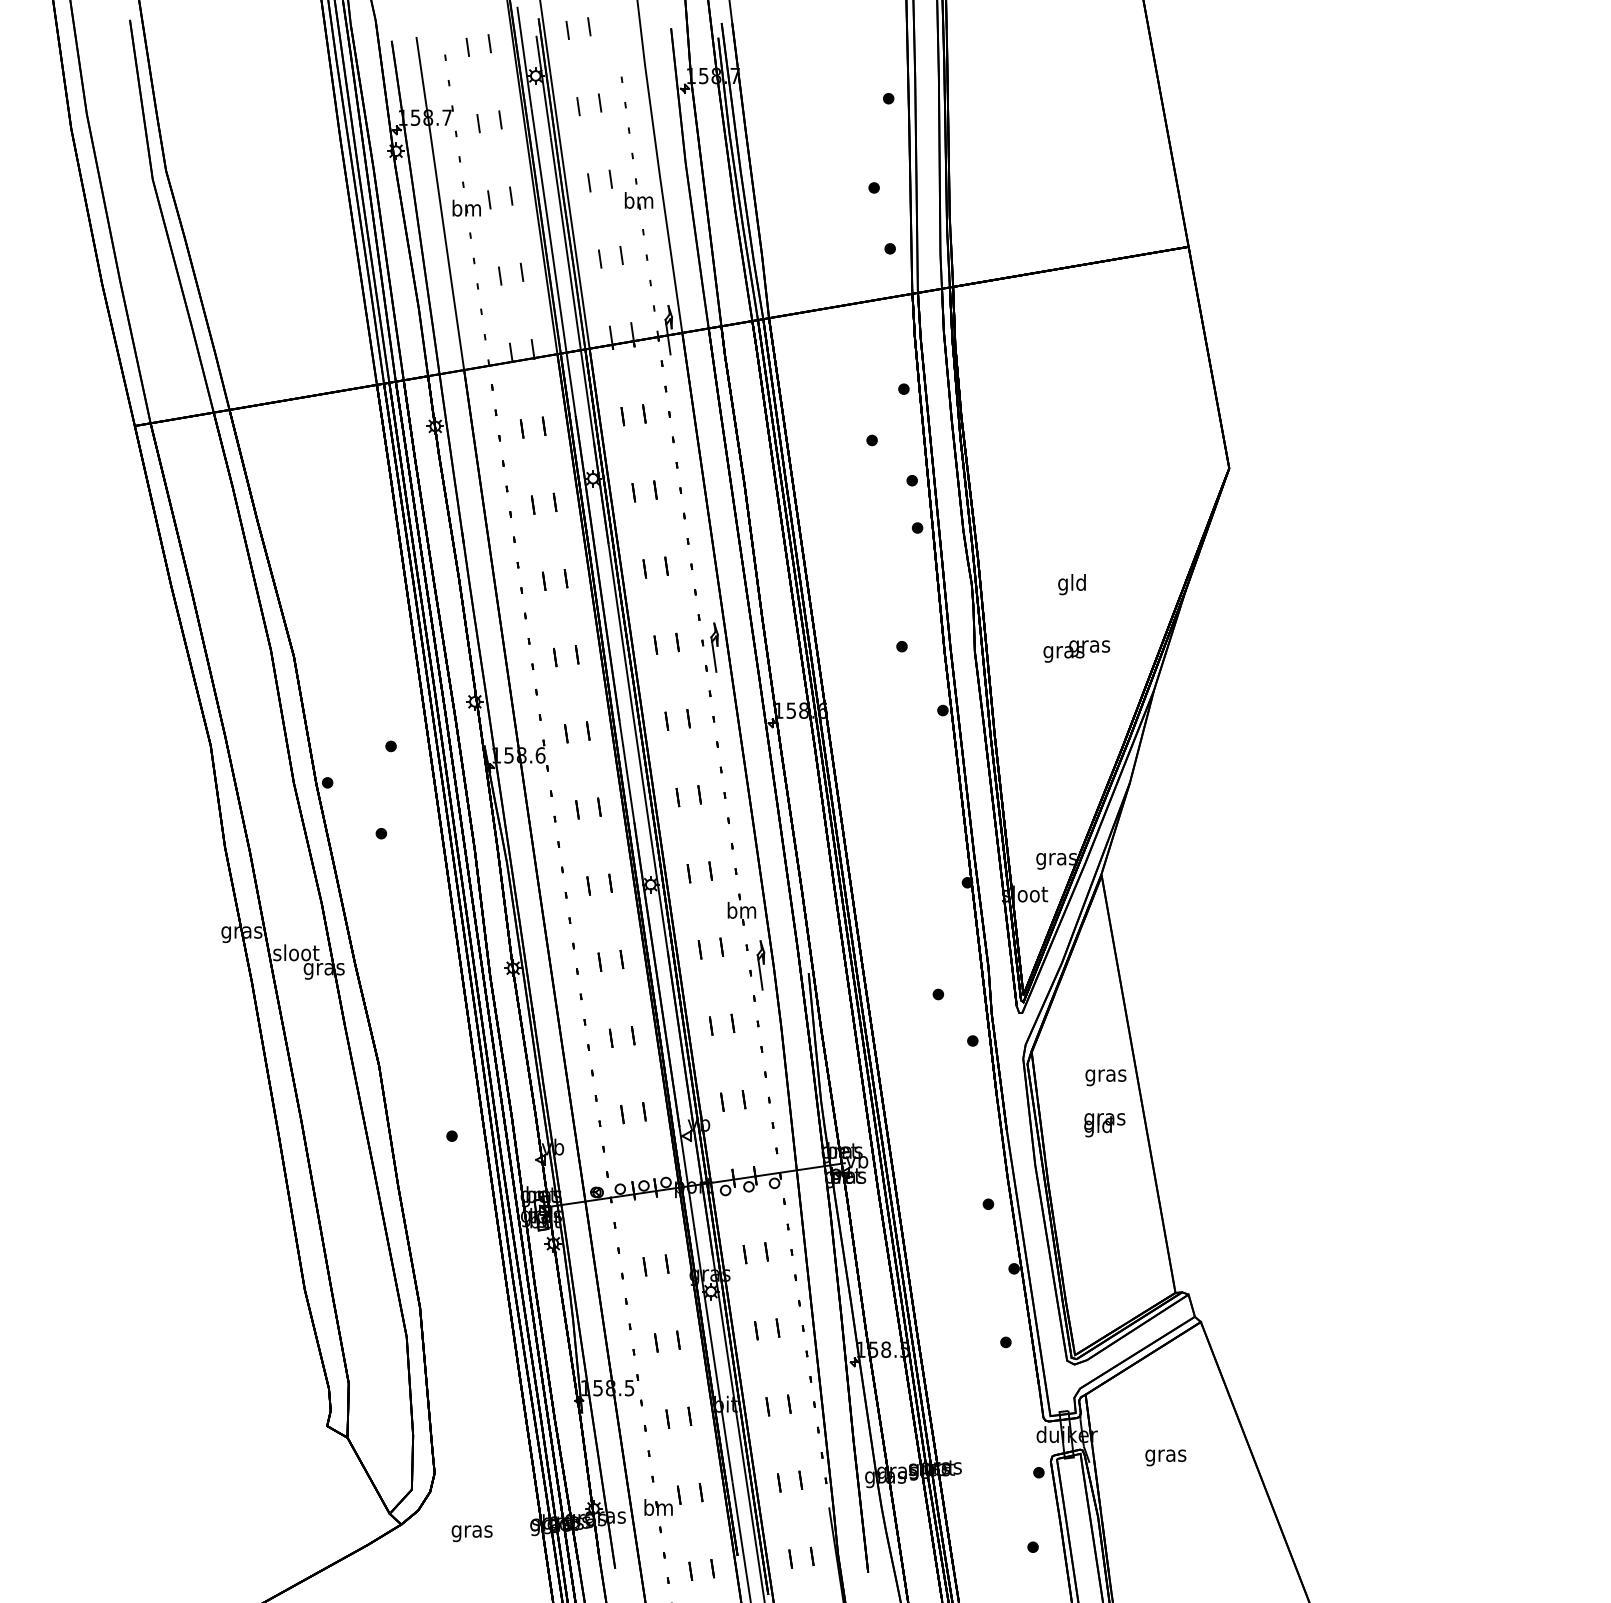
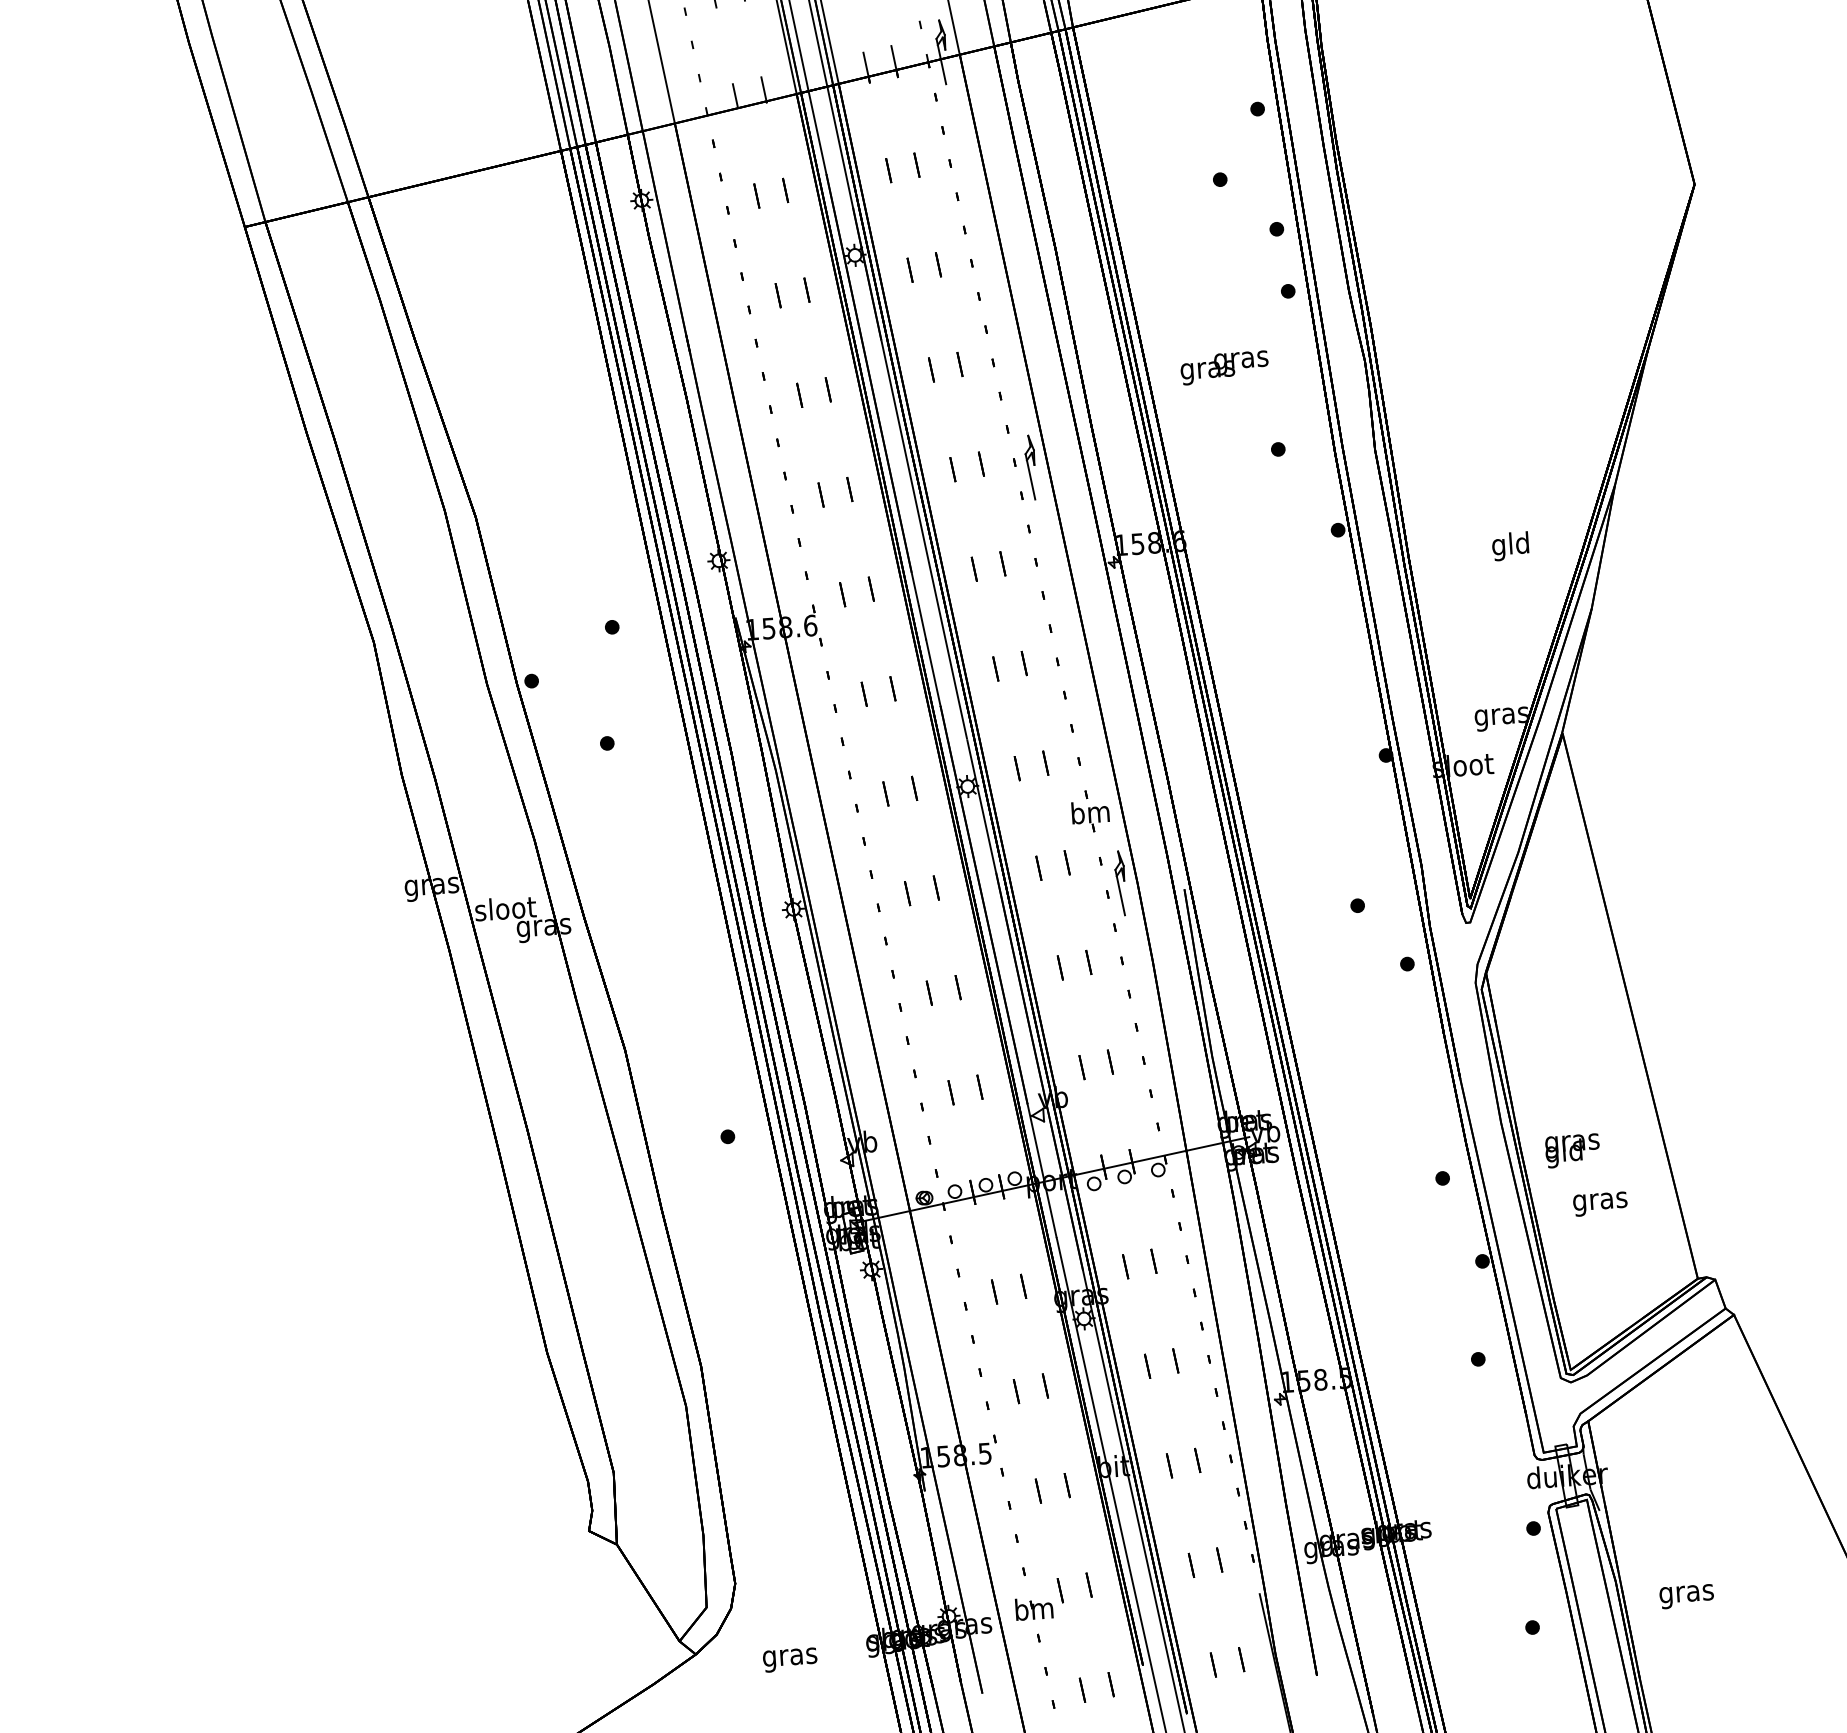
text: (1071, 584) -> (1509, 546), moved
text: (1076, 651) -> (1224, 367), moved
text: (1105, 1077) -> (1599, 1203), moved
text: (1104, 1125) -> (1572, 1151), moved
text: (1165, 1457) -> (1686, 1596), moved

